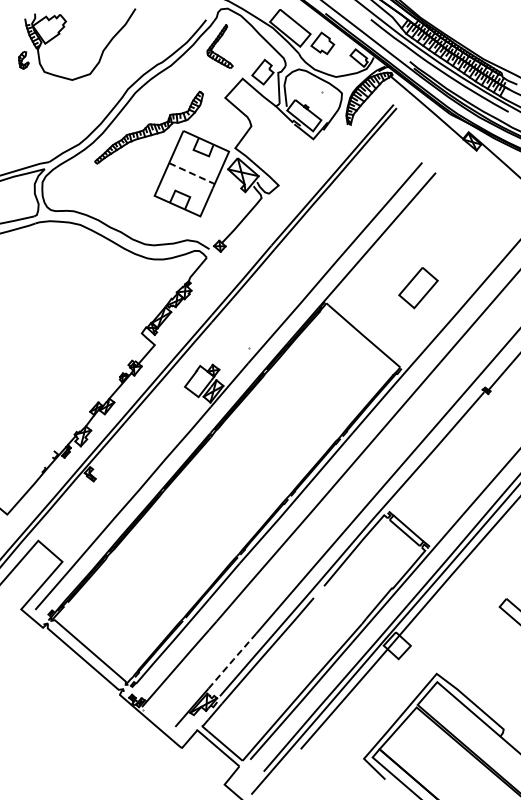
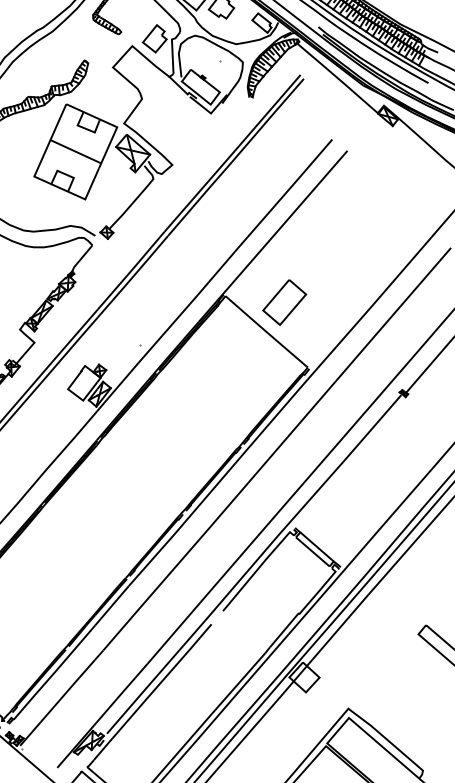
line: (191, 173) -> (75, 151), dashed -> solid
part: (418, 288) -> (284, 303), moved
line: (232, 661) -> (120, 695), dashed -> solid

